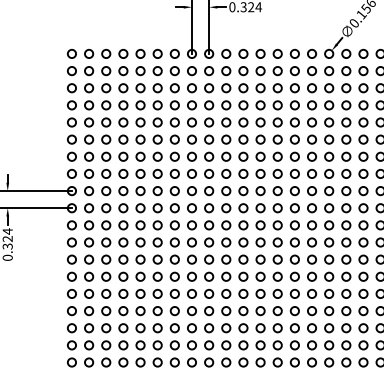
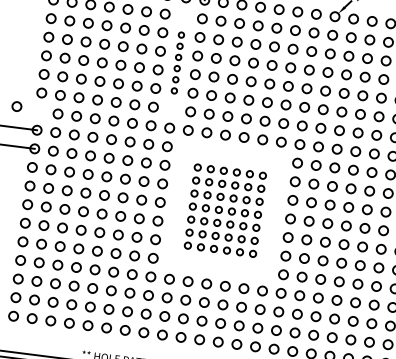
part: (191, 113) -> (177, 62), size x0.6
circle: (71, 173) -> (16, 106), moved
part: (251, 242) -> (224, 210), size x0.7

